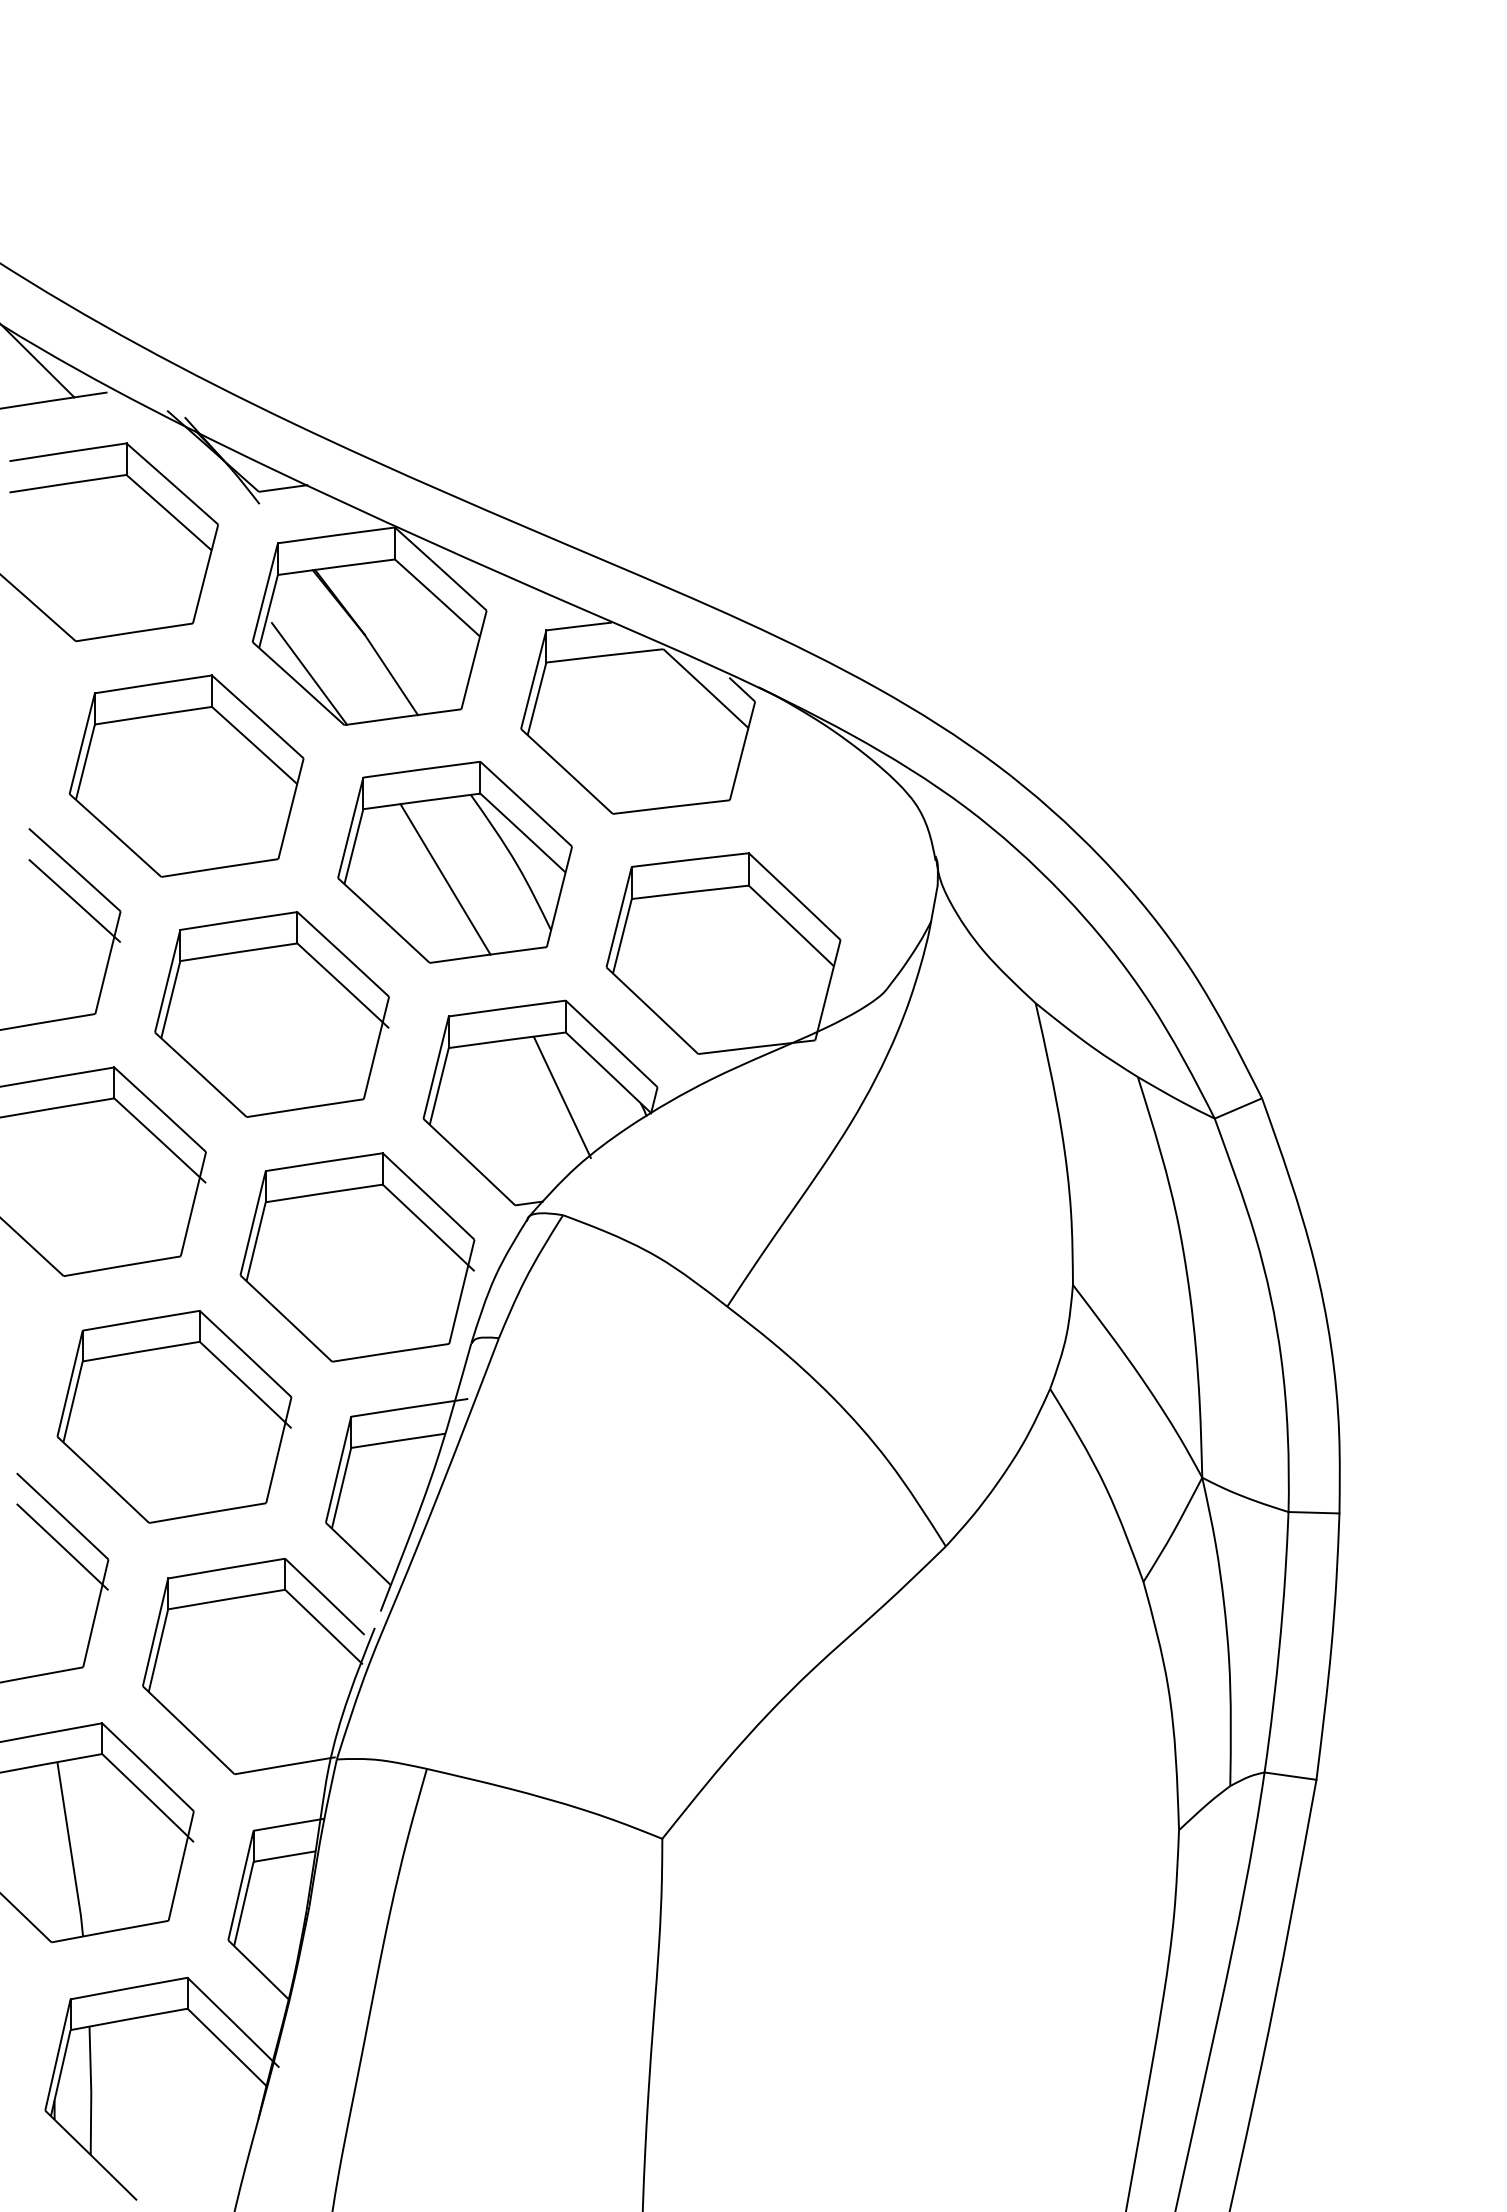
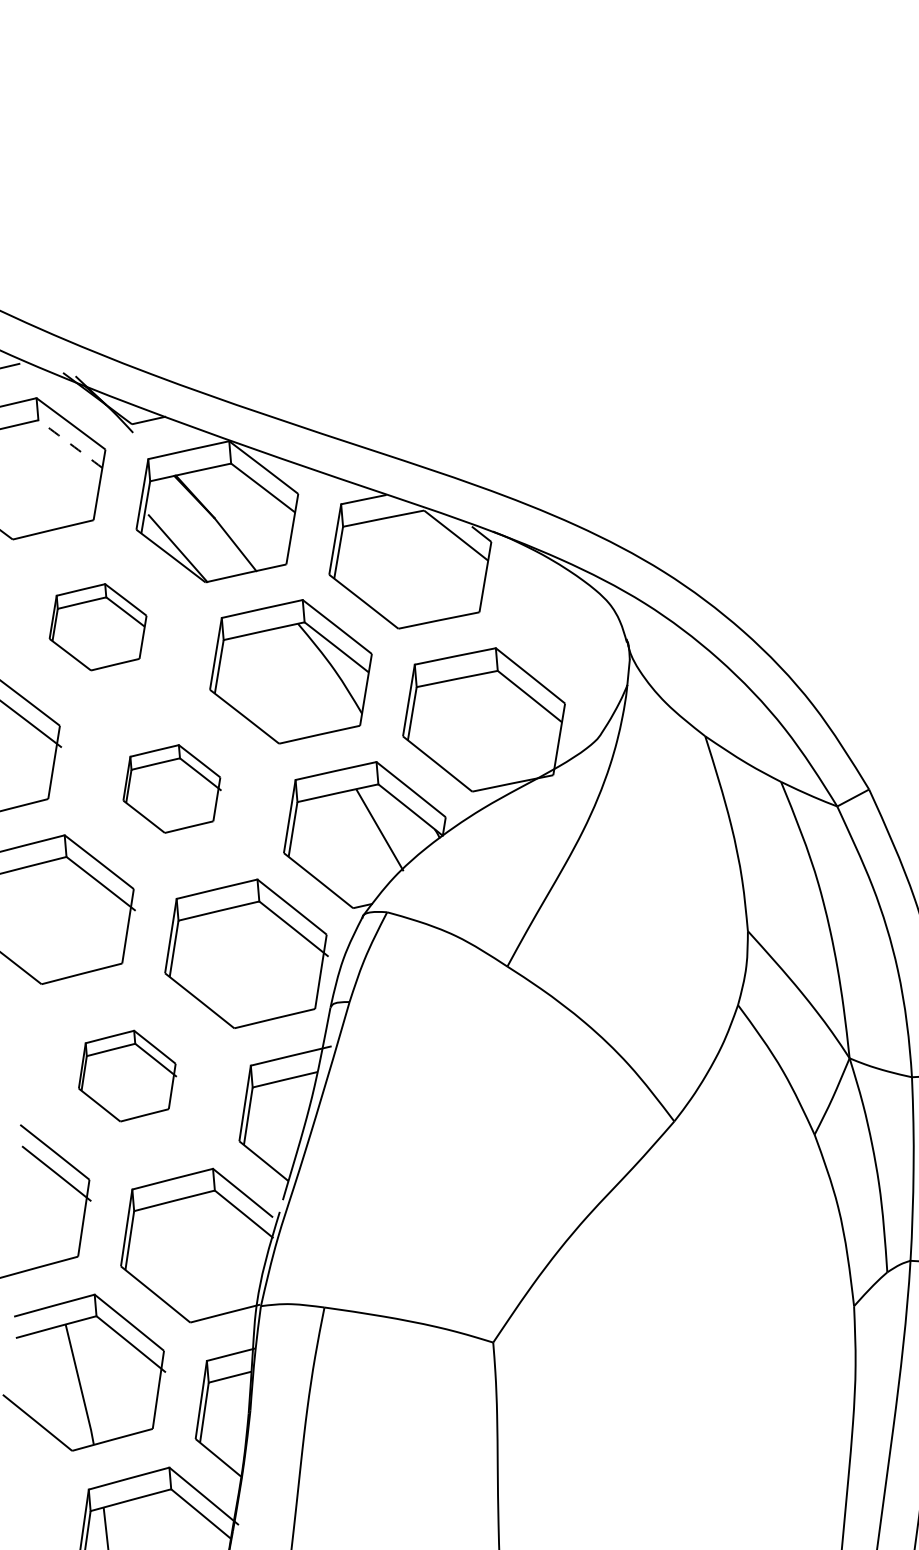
arc: (169, 512) -> (70, 443), solid -> dashed
part: (186, 775) -> (98, 626), size x0.6
line: (445, 879) -> (285, 684), removed
part: (271, 1014) -> (171, 789), size x0.6
part: (174, 1416) -> (127, 1075), size x0.6

